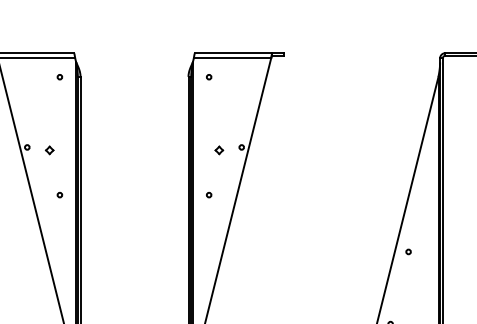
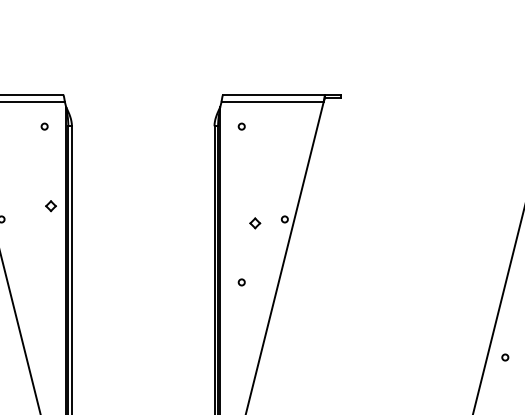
part: (49, 150) -> (50, 206), moved
circle: (59, 195) -> (44, 282), removed

